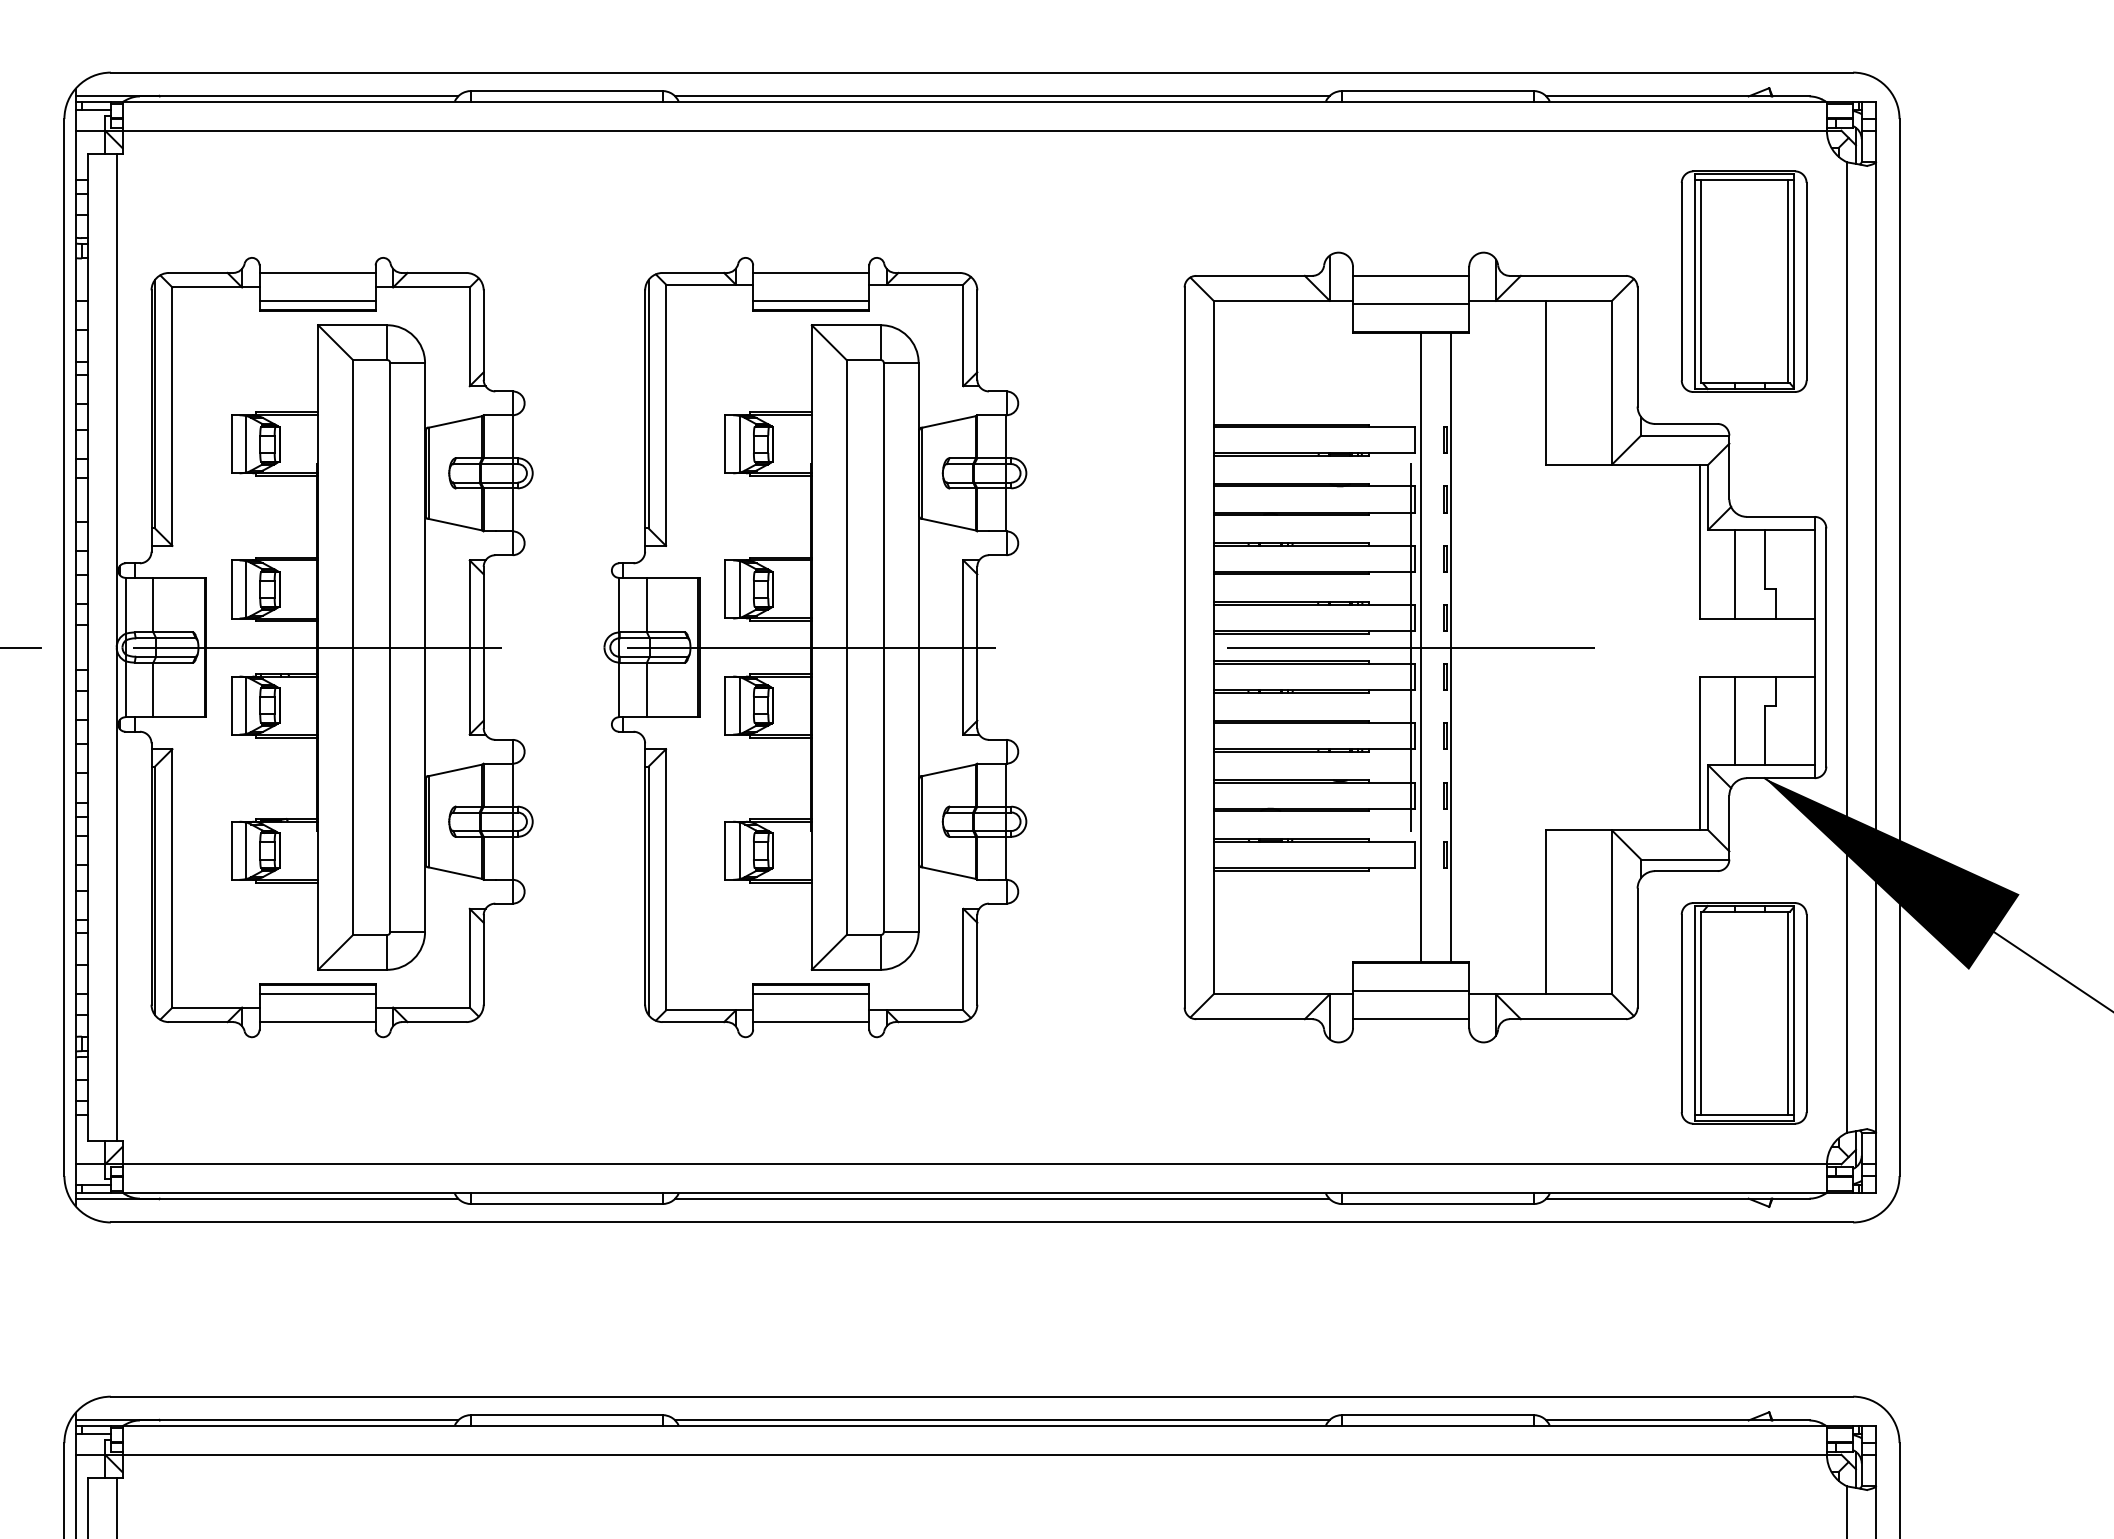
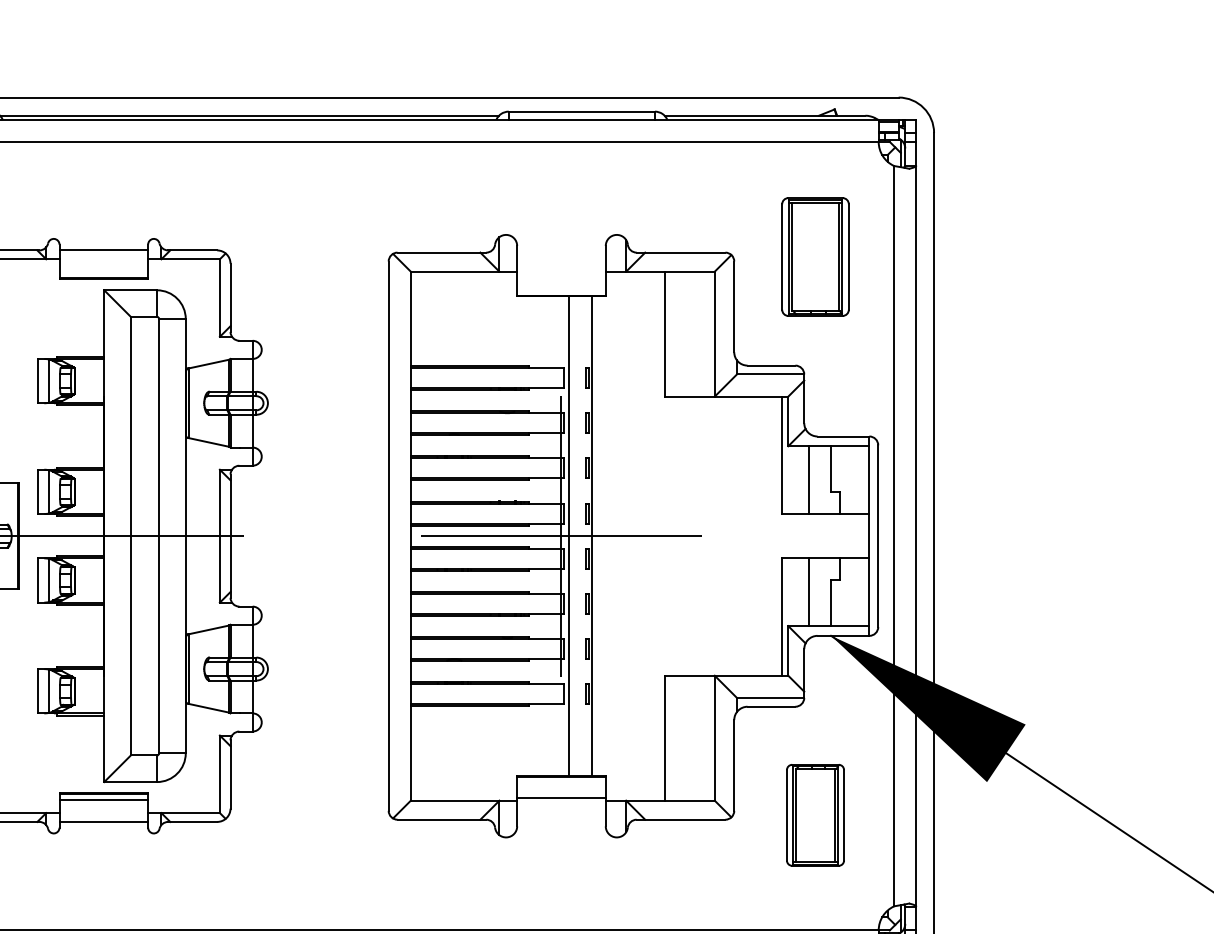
line: (1411, 275) -> (561, 252), removed
part: (1743, 281) -> (815, 256), size x0.7
line: (811, 301) -> (104, 272), removed
line: (1411, 304) -> (561, 274), removed
part: (1743, 1013) -> (815, 815), size x0.6
line: (1411, 1019) -> (561, 819), removed

